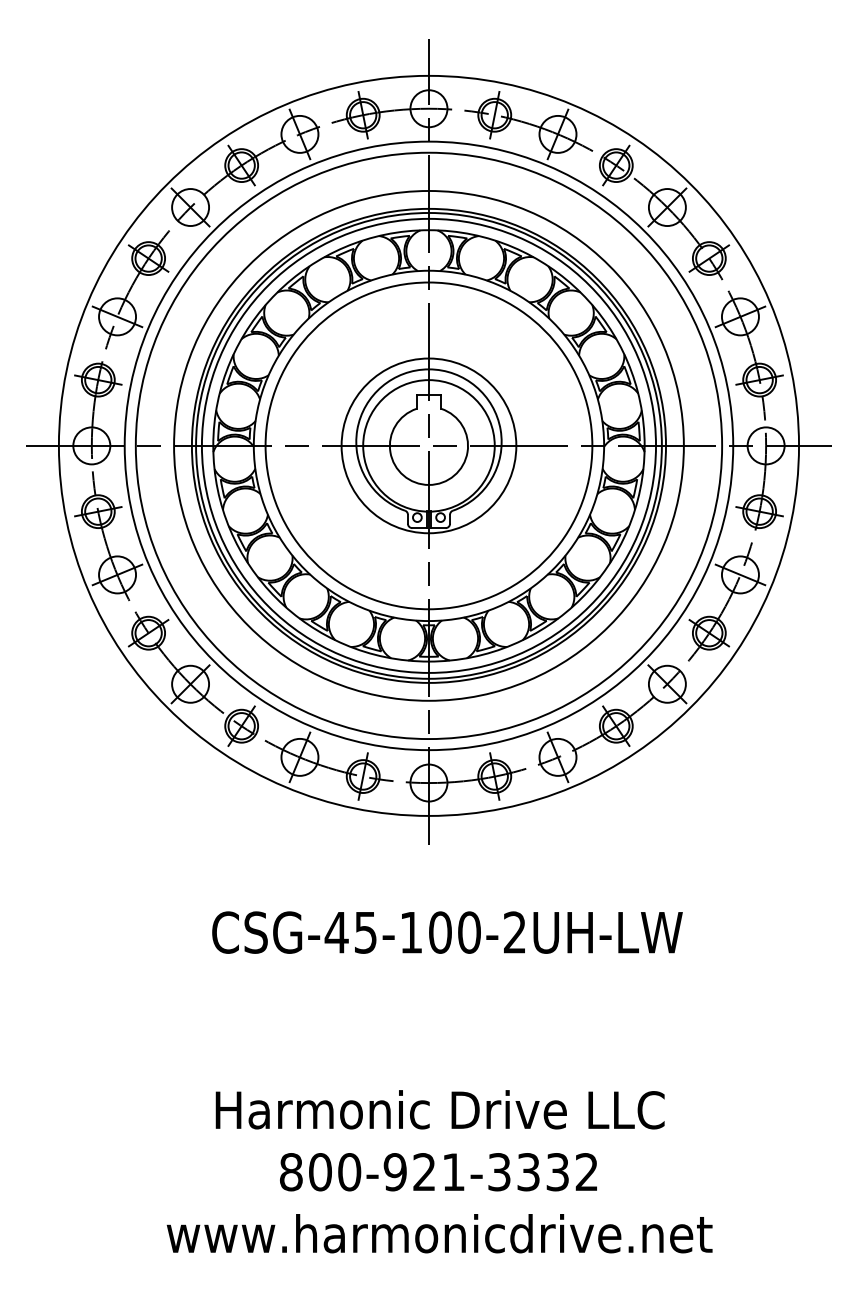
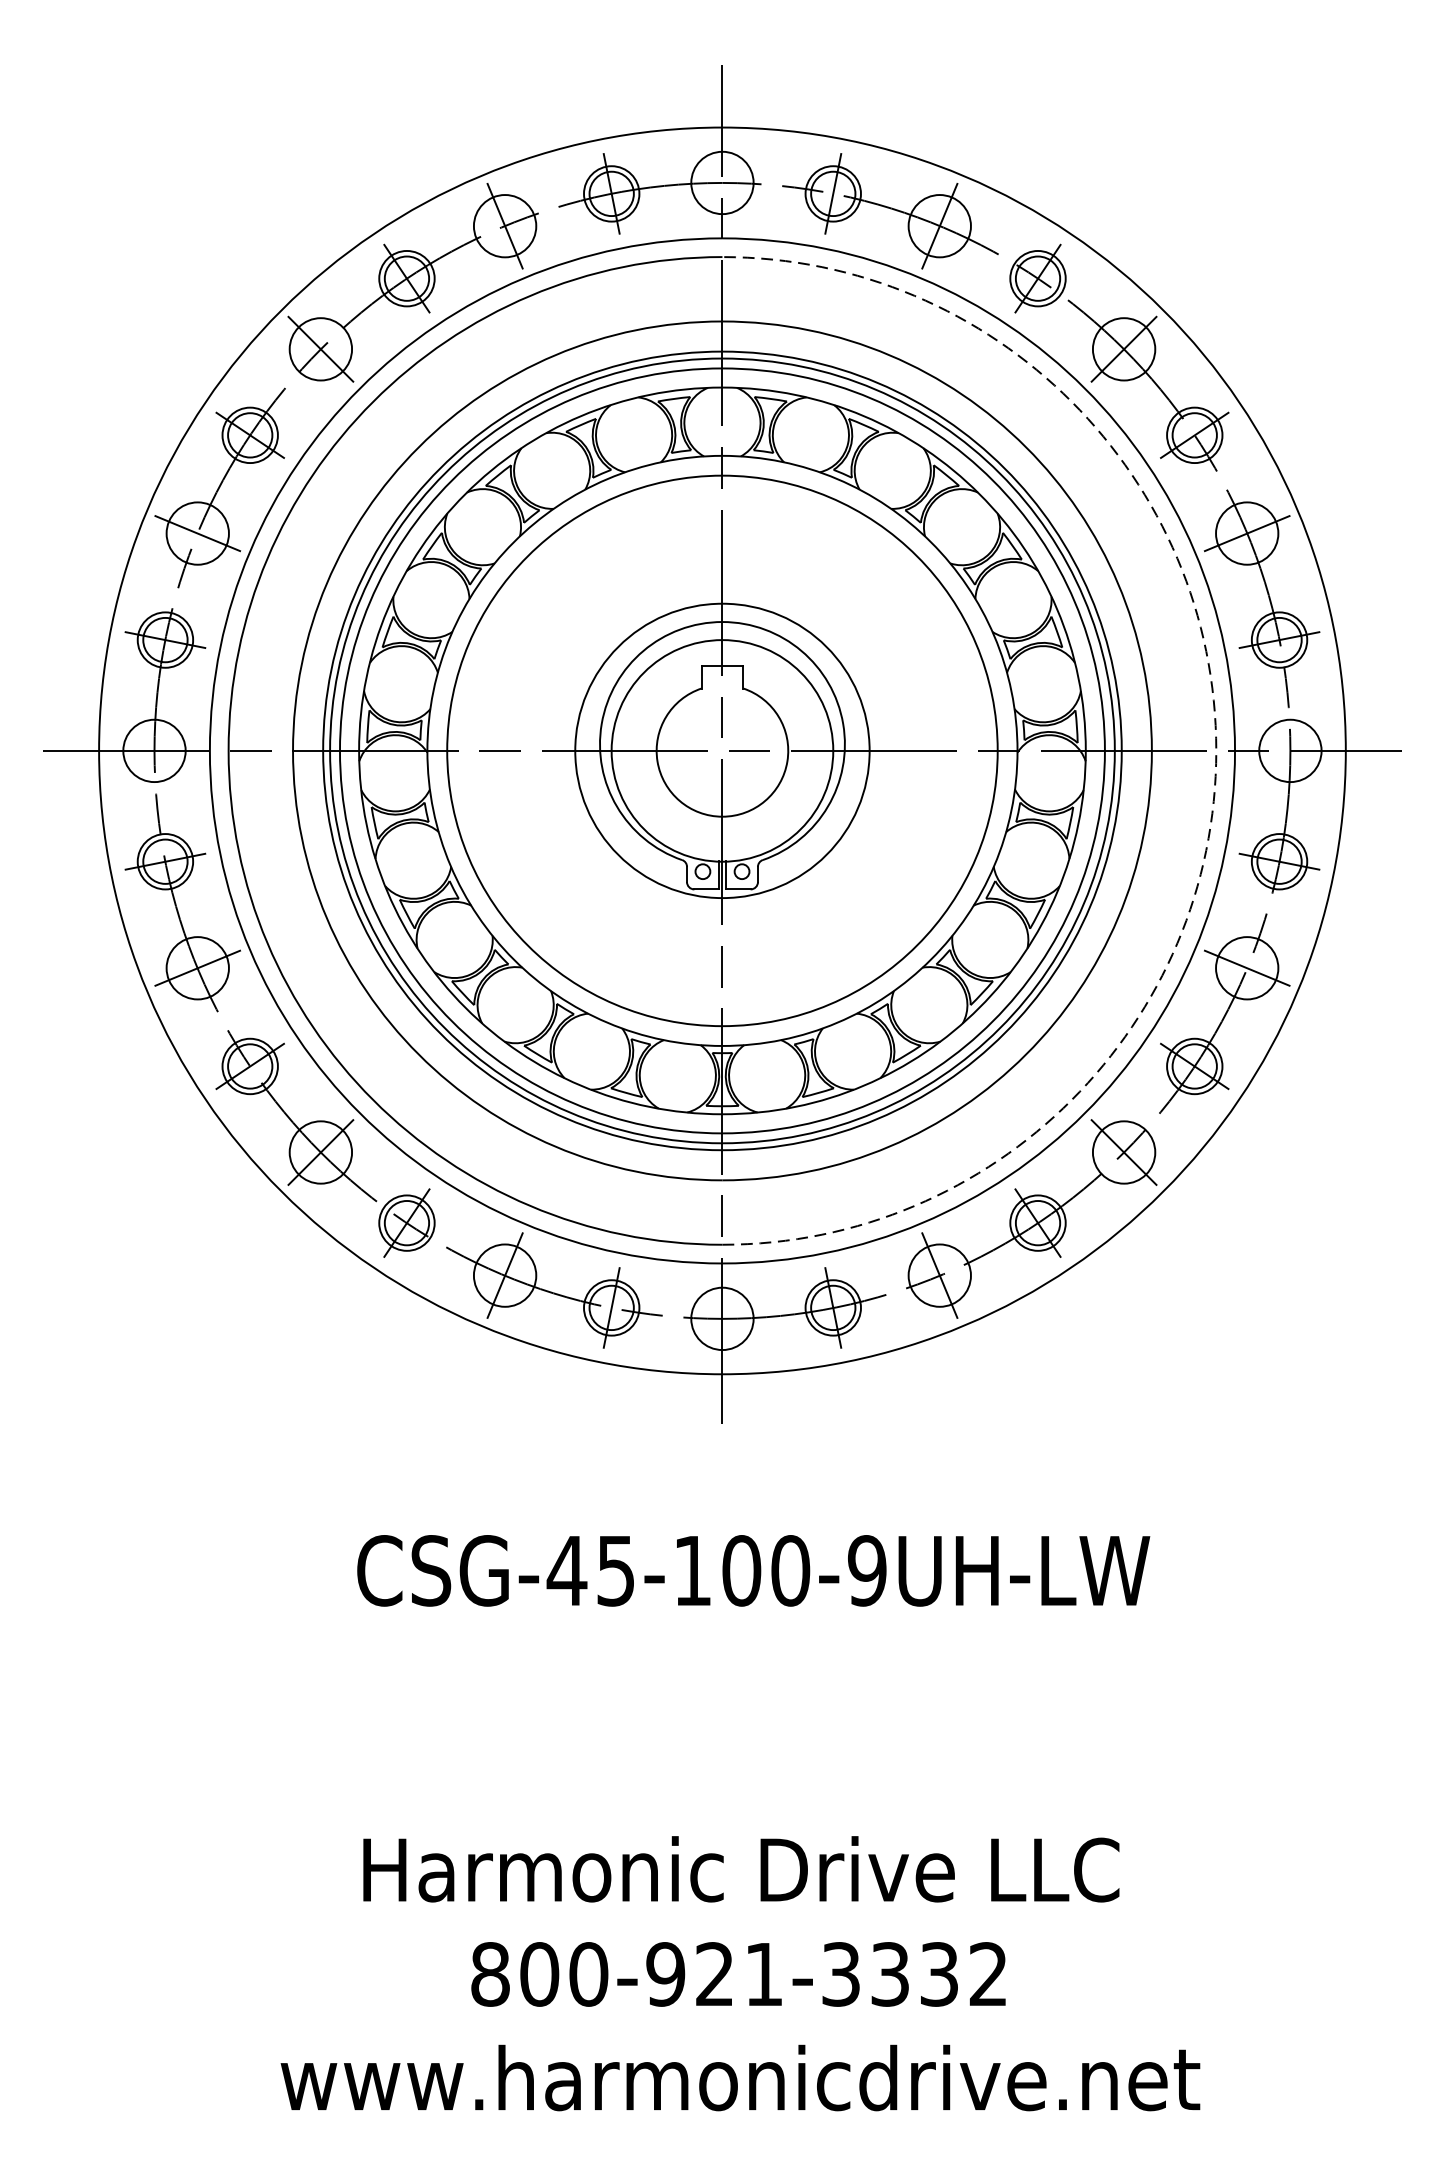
arc: (722, 445) -> (1216, 750), solid -> dashed
text: (514, 932) -> (866, 1570), CSG-45-100-2UH-LW -> CSG-45-100-9UH-LW

